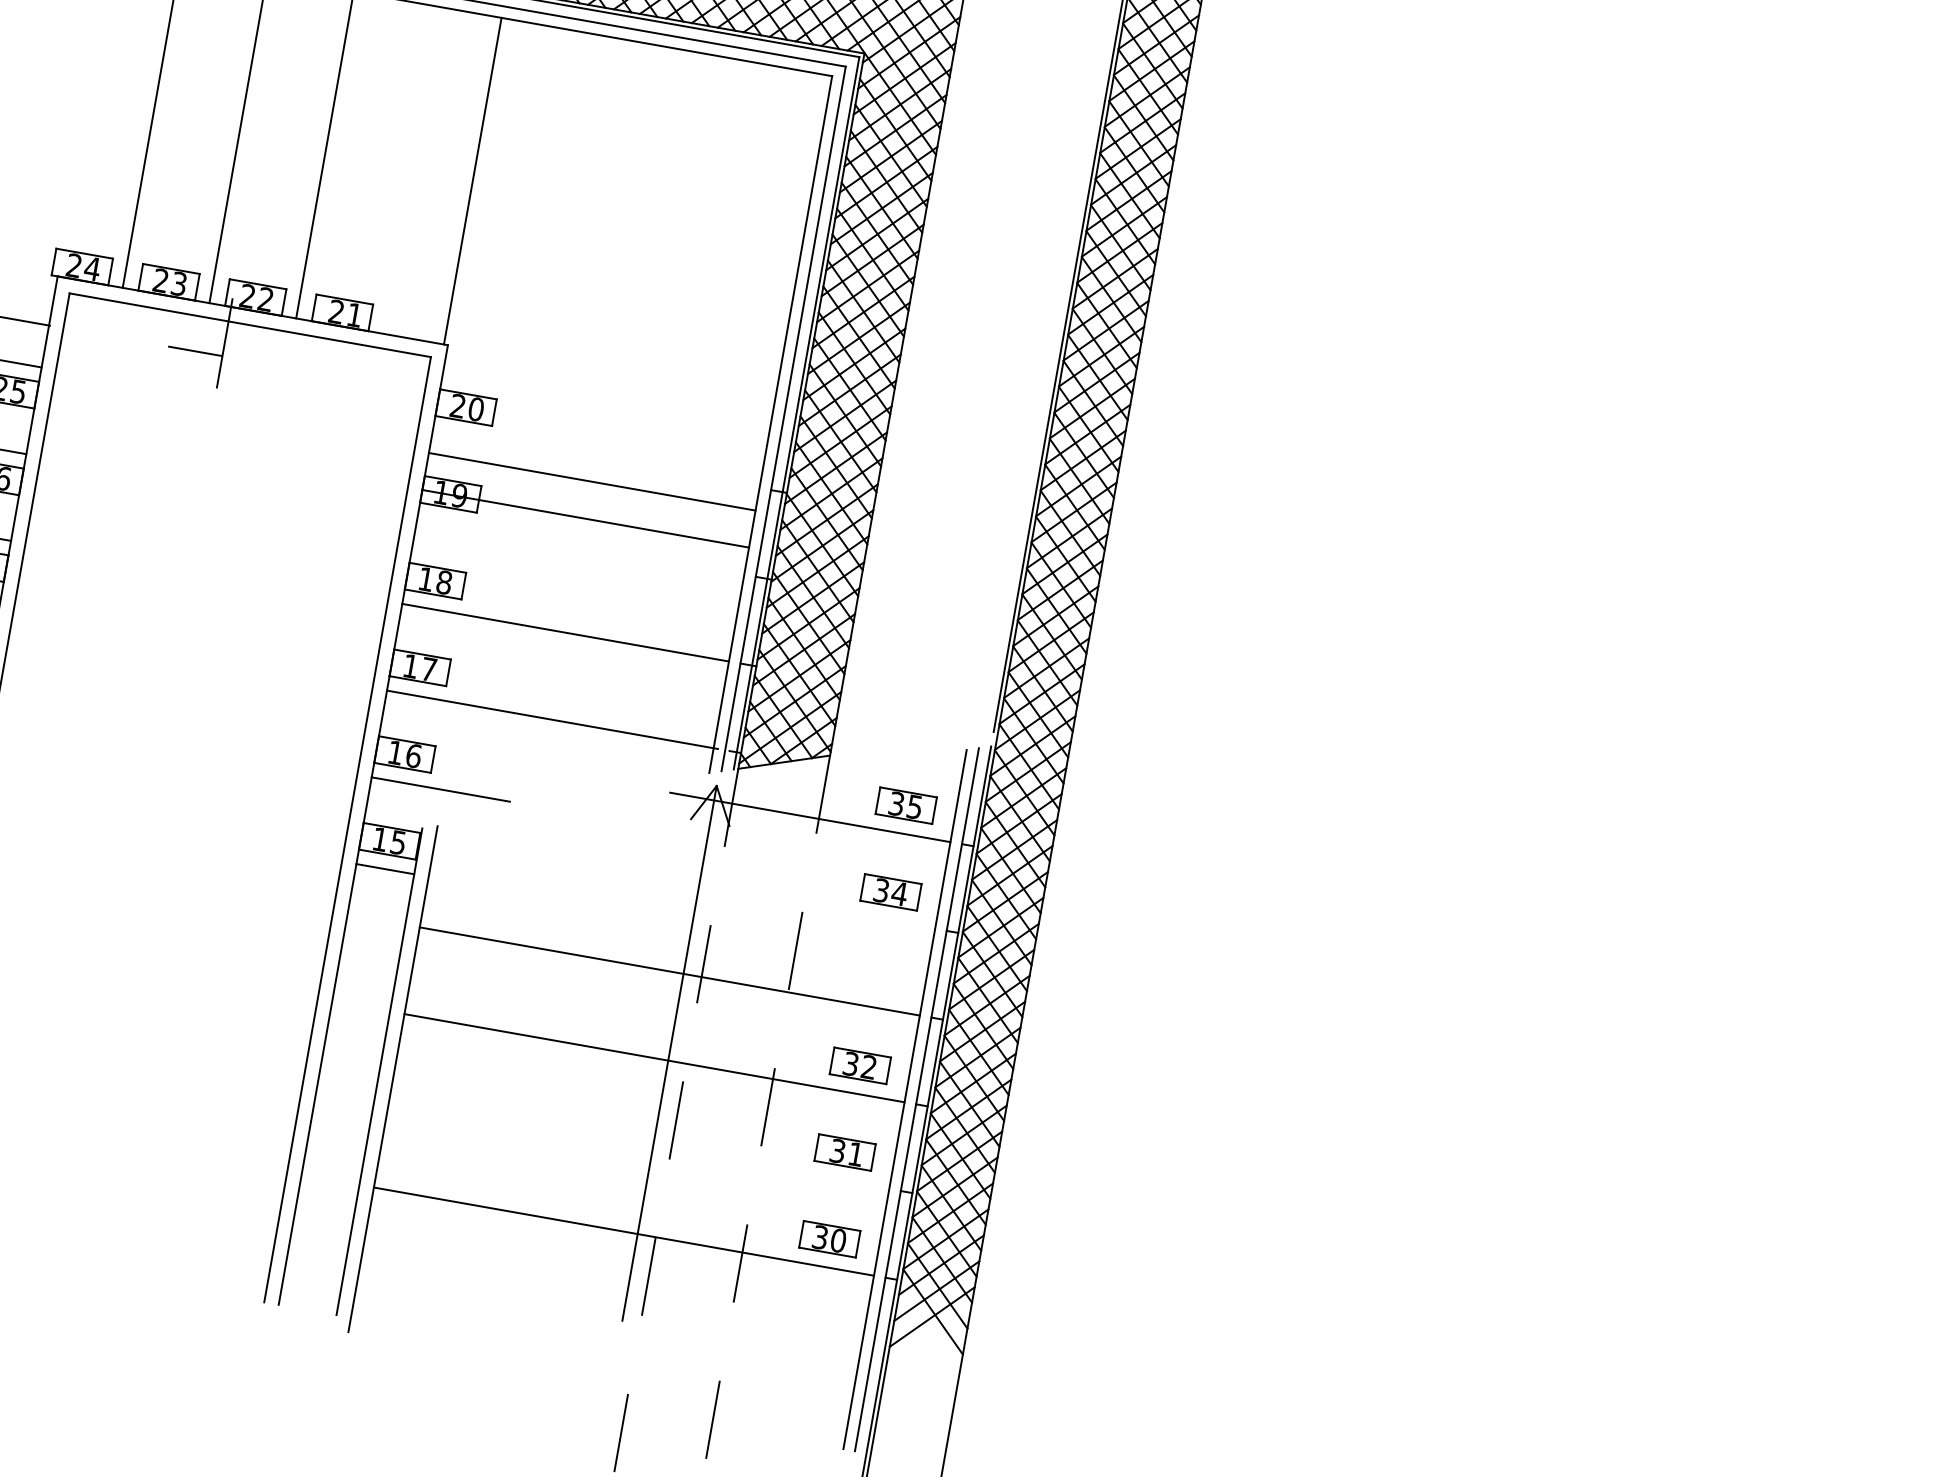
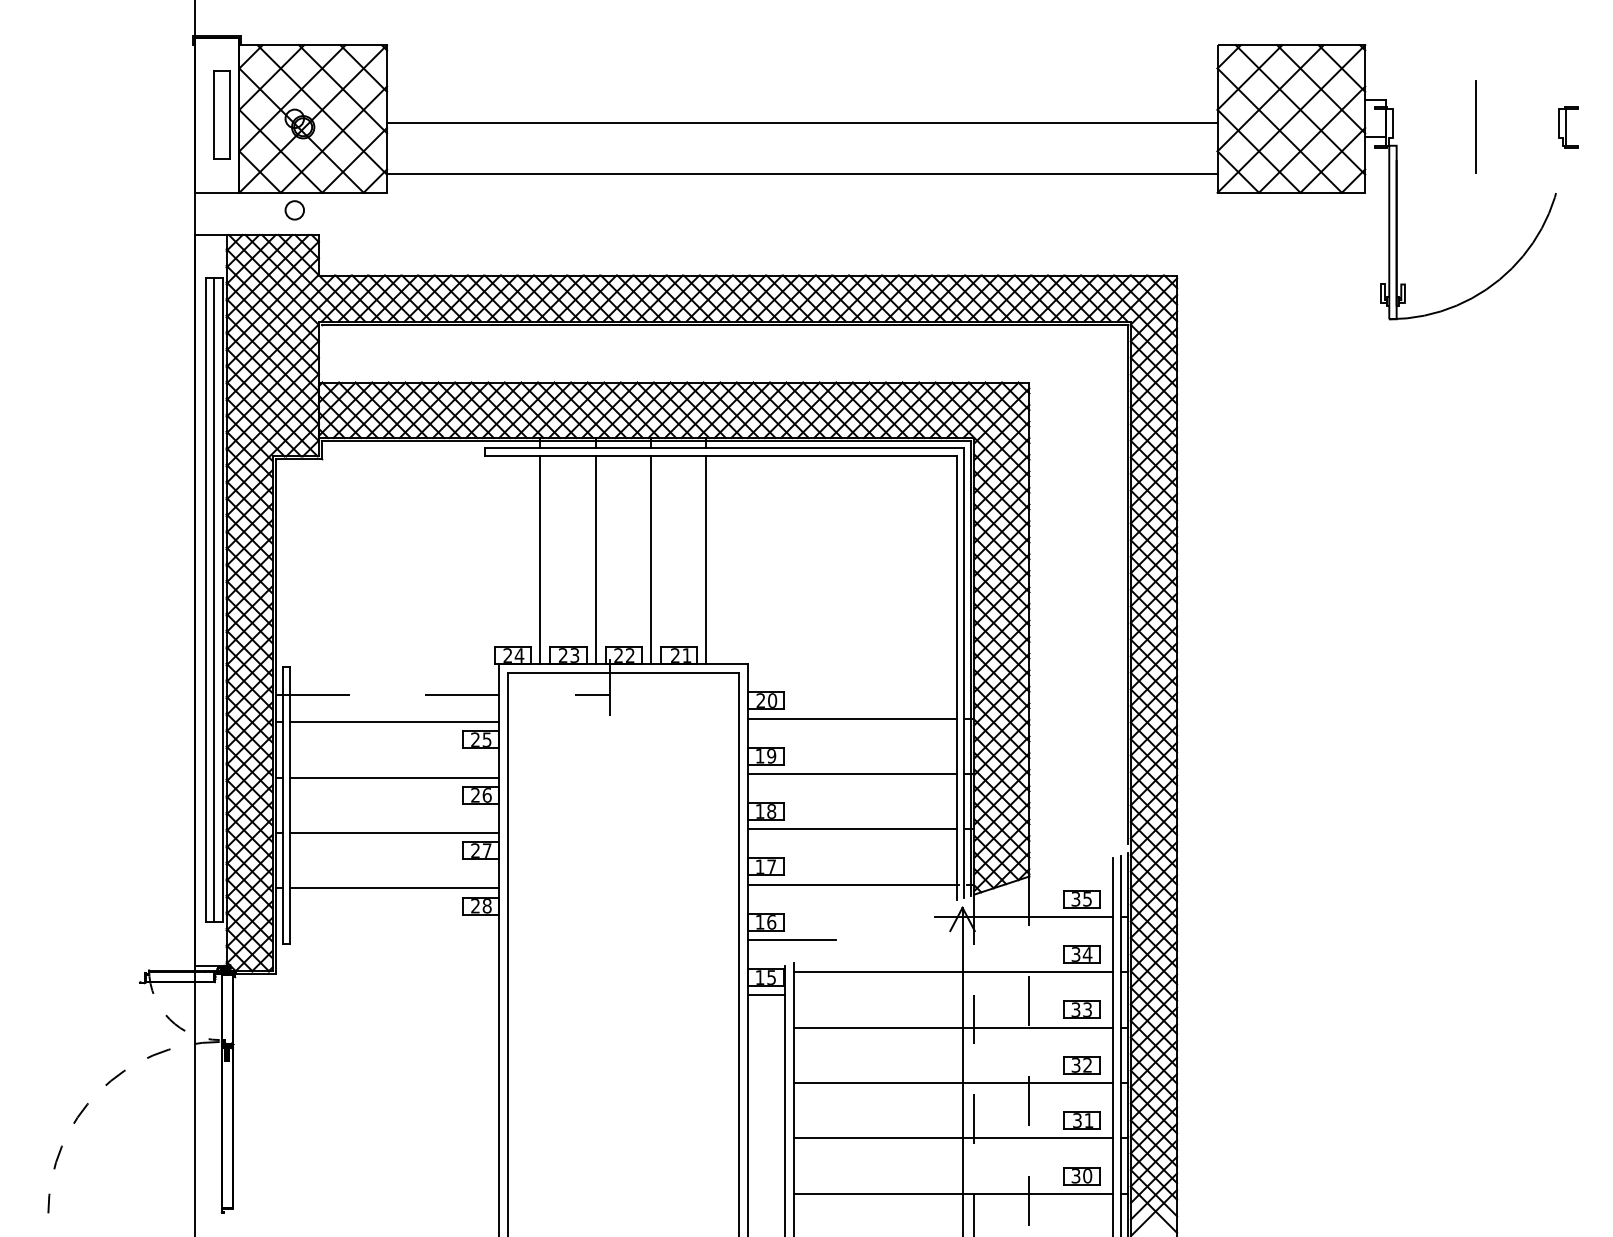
line: (472, 180) -> (706, 559), moved
line: (592, 481) -> (852, 773), moved
line: (586, 518) -> (852, 718), moved
line: (684, 884) -> (953, 972), added
part: (874, 978) -> (1081, 1009), added
line: (638, 1144) -> (953, 1138), added

